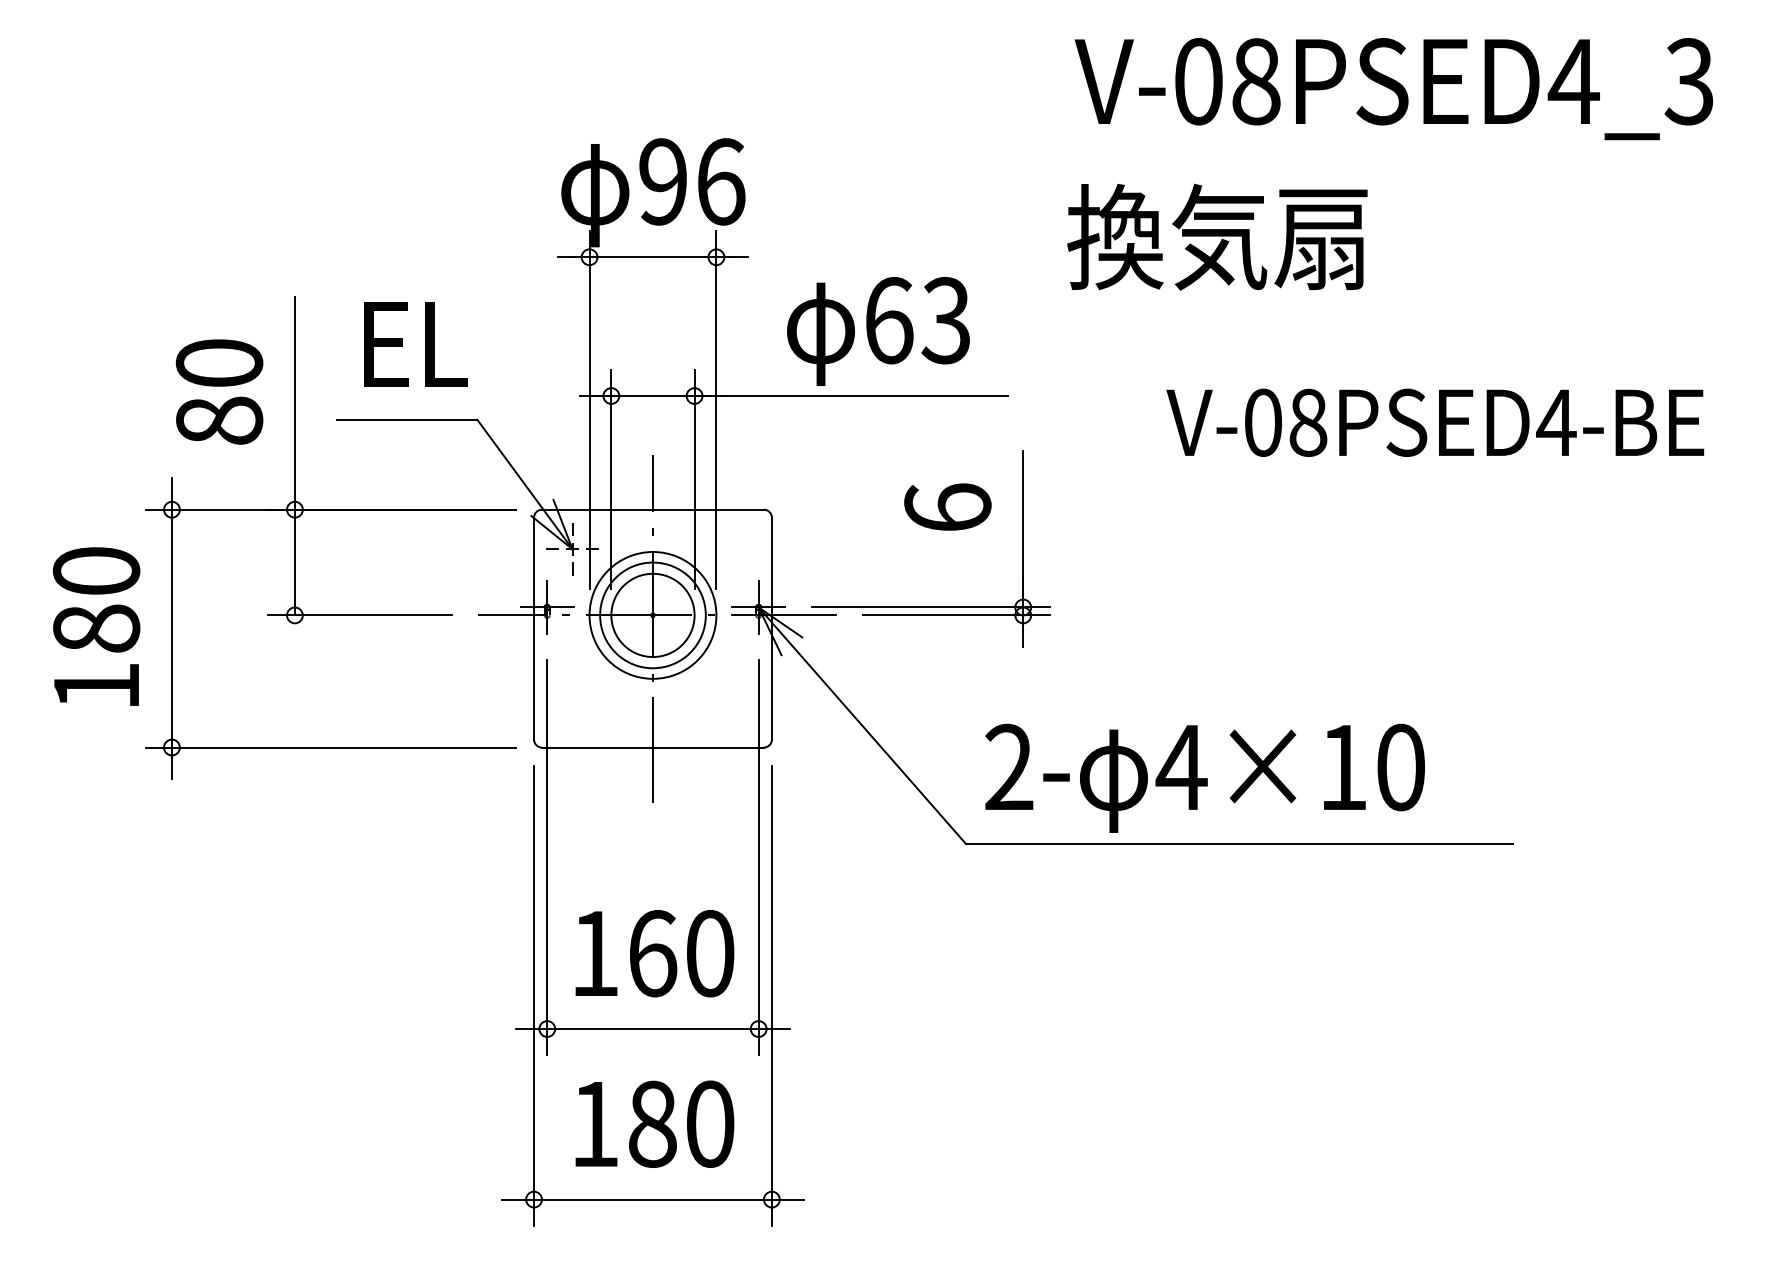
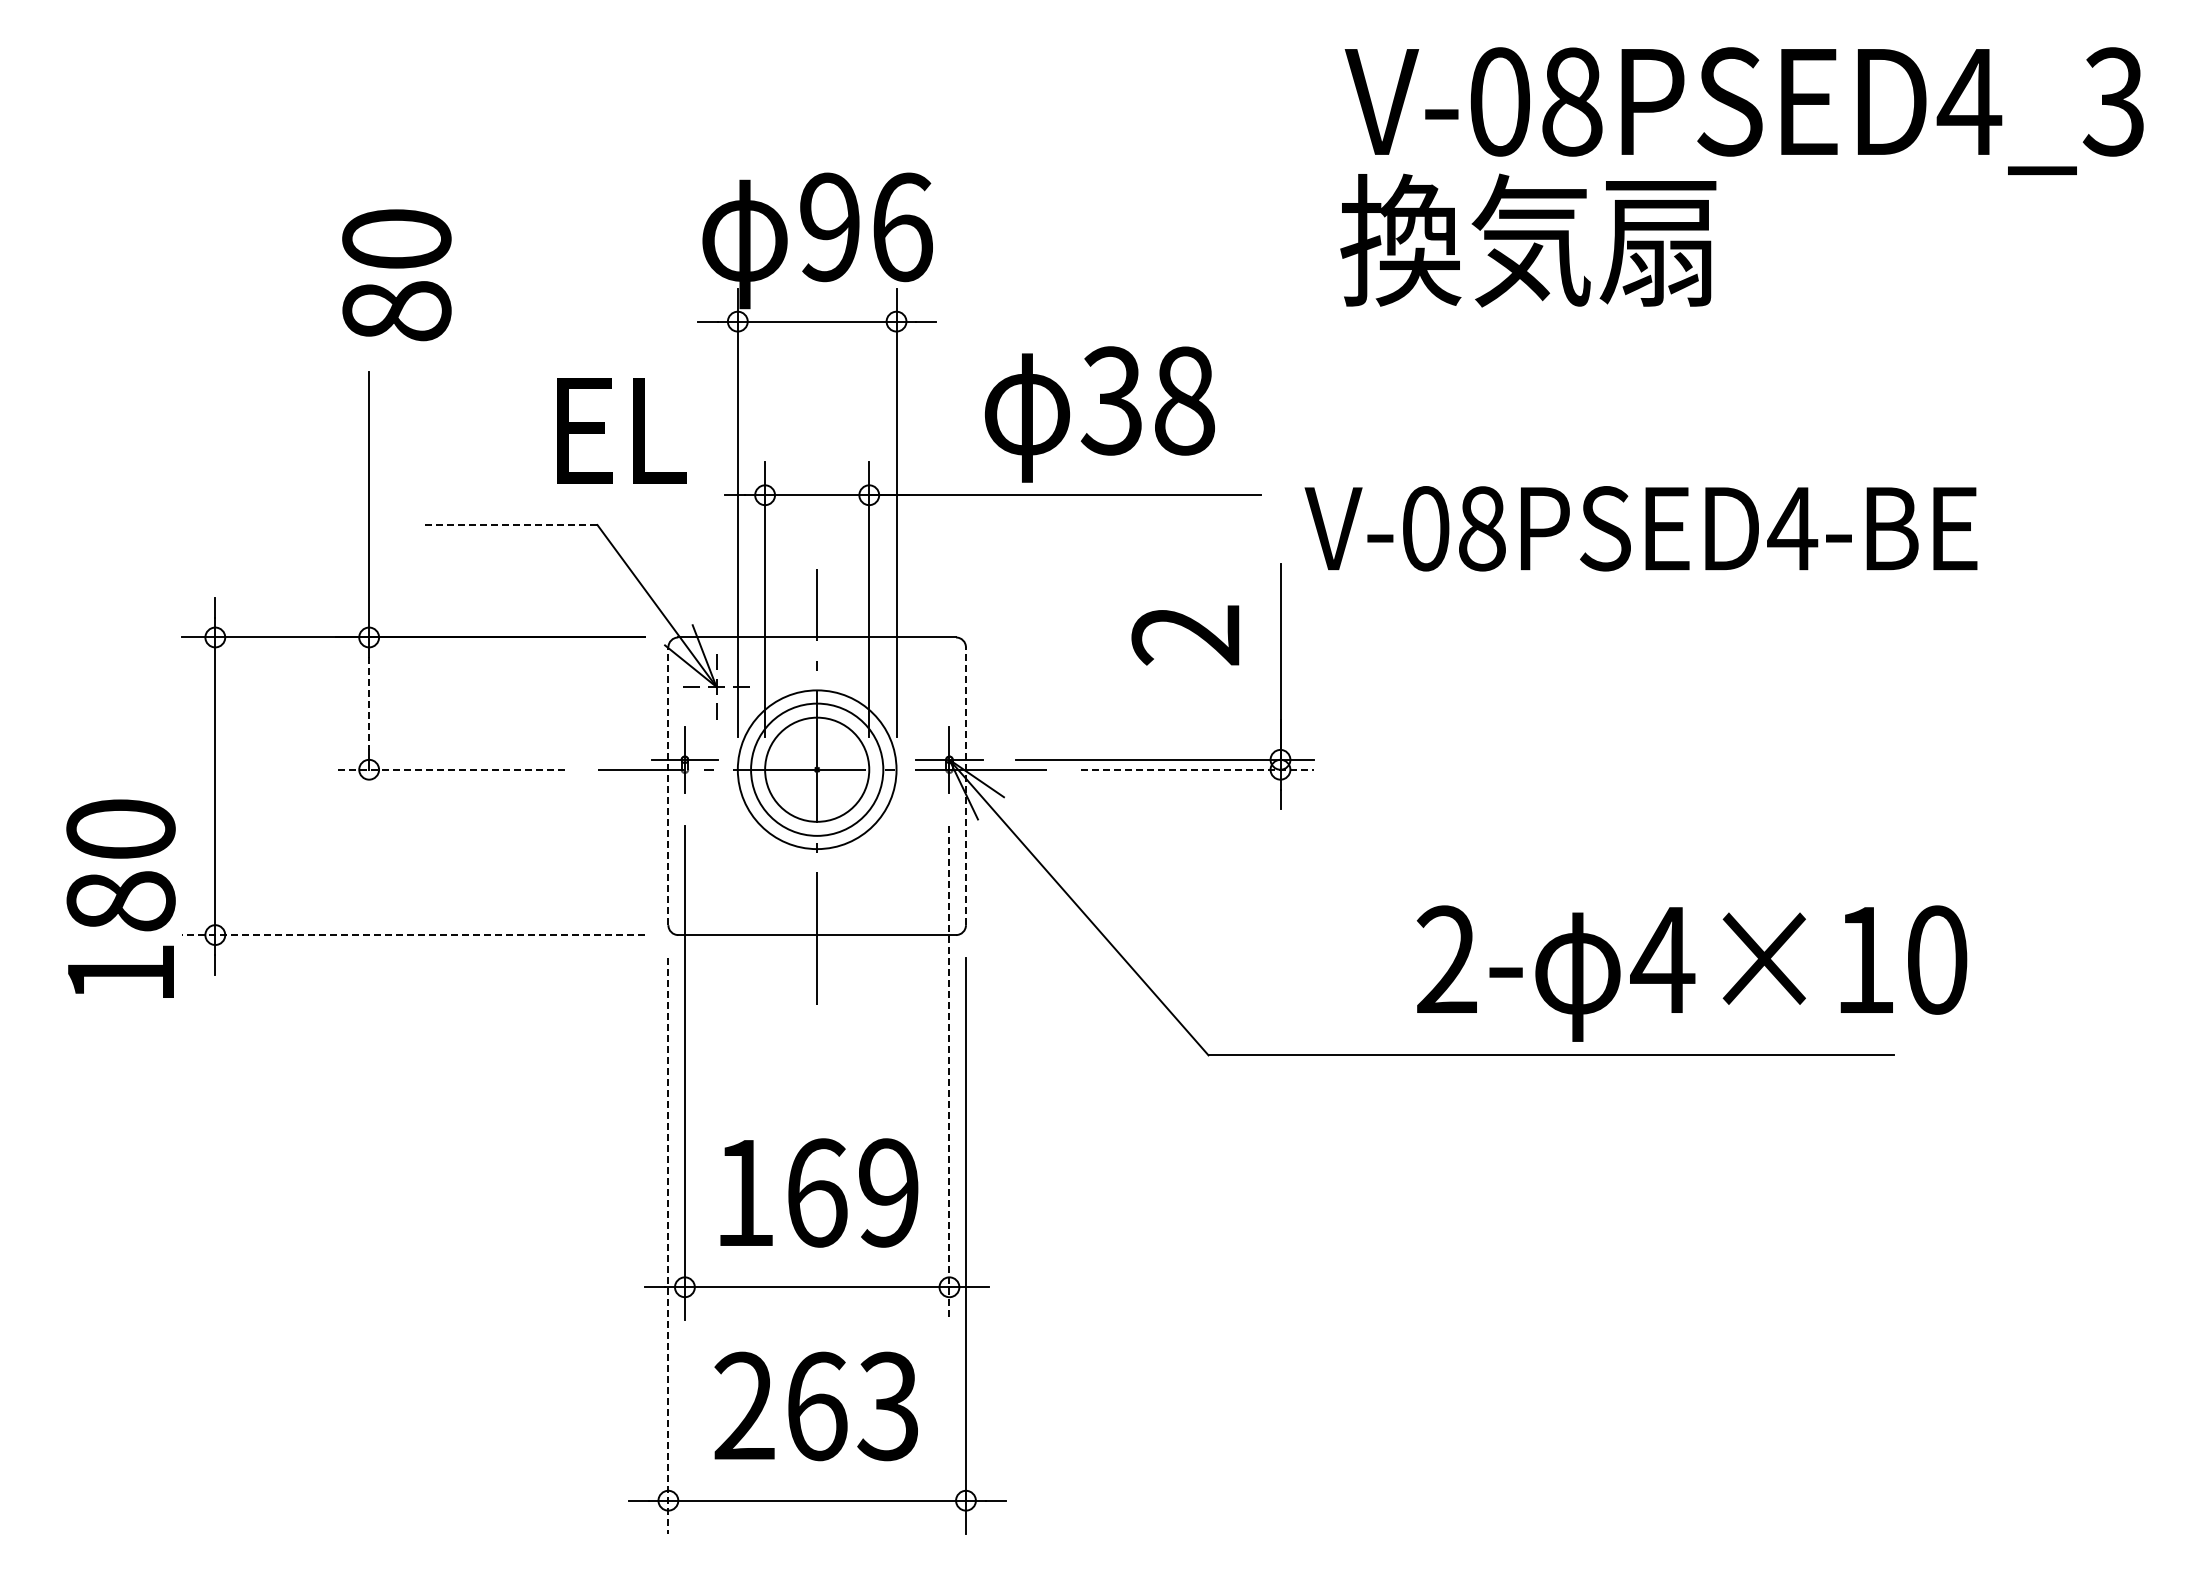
text: (1217, 237) -> (1528, 240), moved
text: (916, 320) -> (1147, 400), 63 -> 38
text: (415, 344) -> (621, 430), moved
text: (219, 392) -> (396, 275), moved
line: (406, 420) -> (508, 525), solid -> dashed
text: (1434, 422) -> (1640, 528), moved
text: (947, 507) -> (1185, 634), 6 -> 2
line: (295, 563) -> (369, 704), solid -> dashed
line: (359, 615) -> (450, 769), solid -> dashed
line: (956, 615) -> (1197, 769), solid -> dashed
text: (96, 626) -> (120, 898), moved
line: (534, 628) -> (668, 786), solid -> dashed
line: (771, 628) -> (965, 786), solid -> dashed
line: (330, 747) -> (413, 935), solid -> dashed
text: (1204, 778) -> (1691, 973), moved
line: (758, 858) -> (949, 1073), solid -> dashed
text: (709, 953) -> (888, 1192), 160 -> 169
line: (534, 996) -> (668, 1246), solid -> dashed
text: (652, 1124) -> (816, 1406), 180 -> 263

